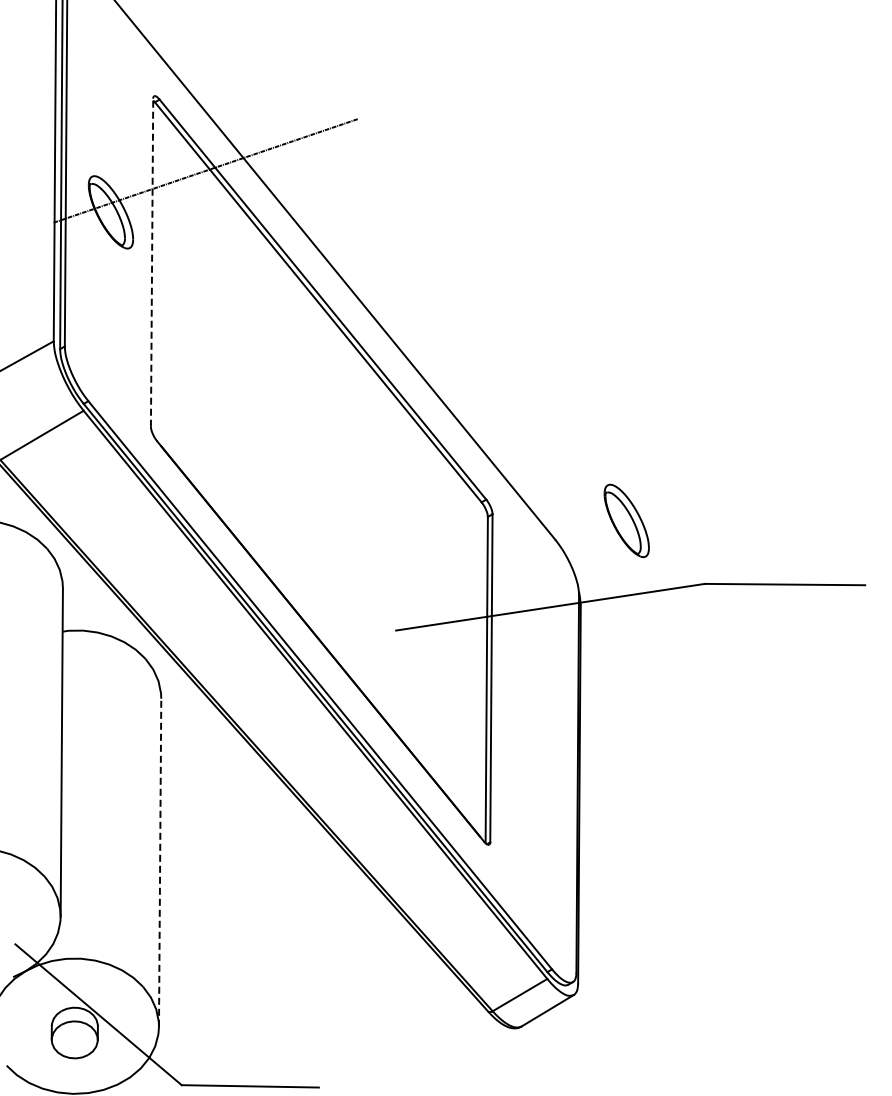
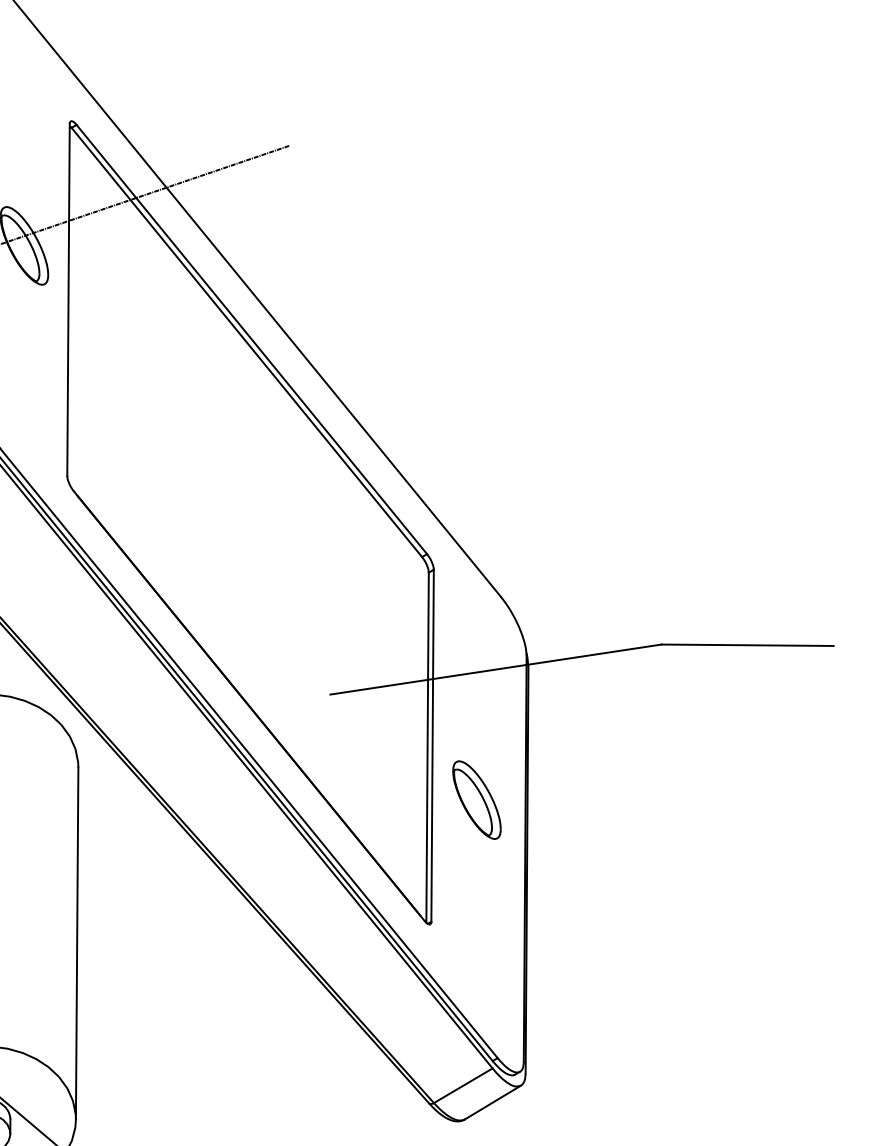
line: (152, 262) -> (68, 299), dashed -> solid
part: (626, 520) -> (476, 799), moved
line: (160, 862) -> (77, 943), dashed -> solid

